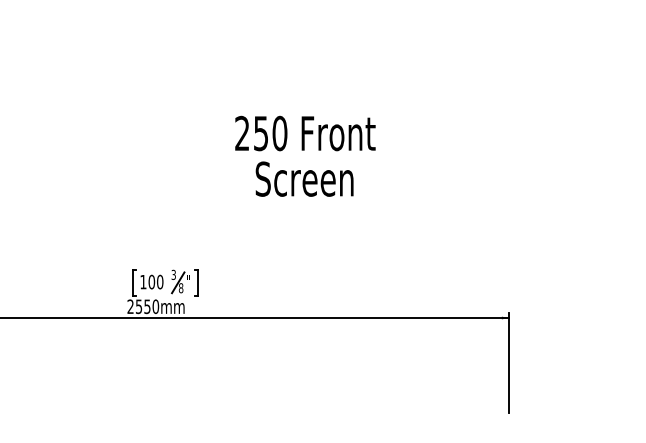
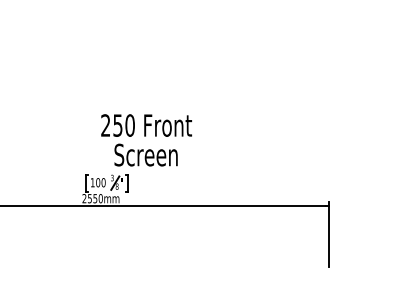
text: (305, 156) -> (146, 140), moved

